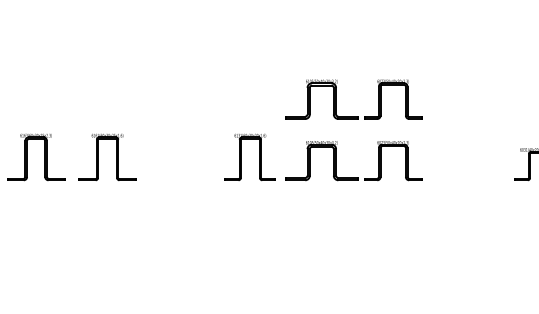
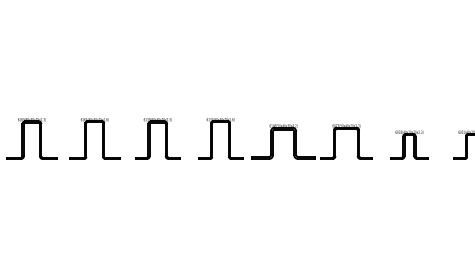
part: (336, 99) -> (296, 87), removed
part: (170, 157) -> (150, 138), added
part: (464, 163) -> (409, 144), added

